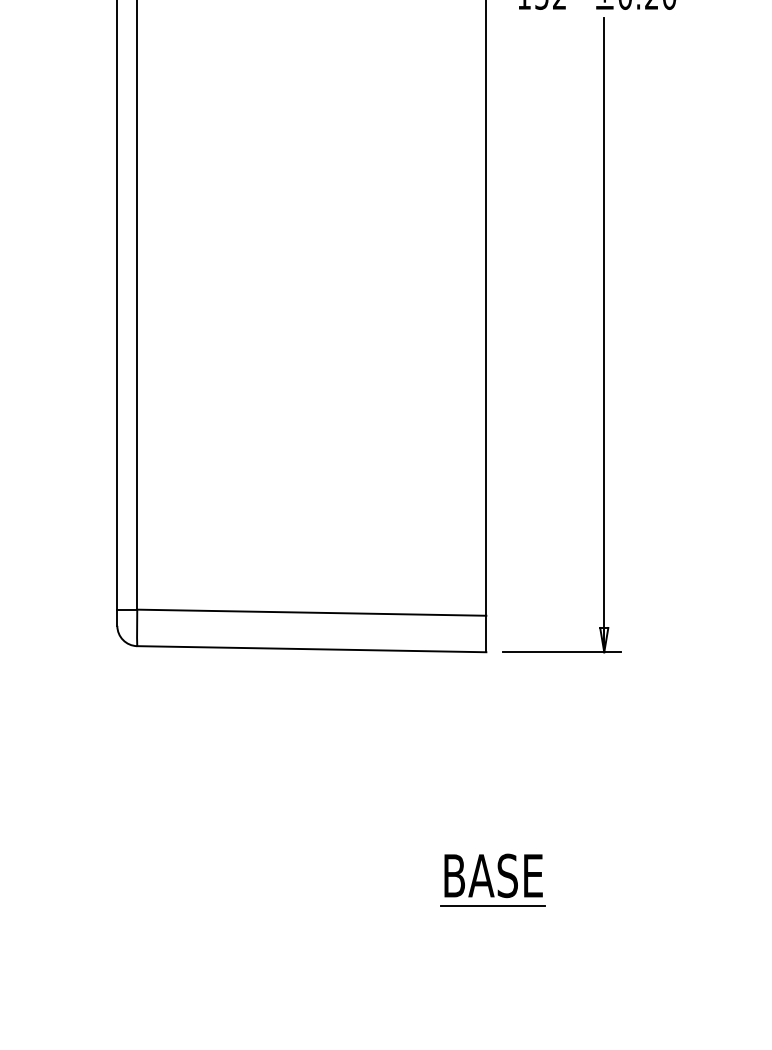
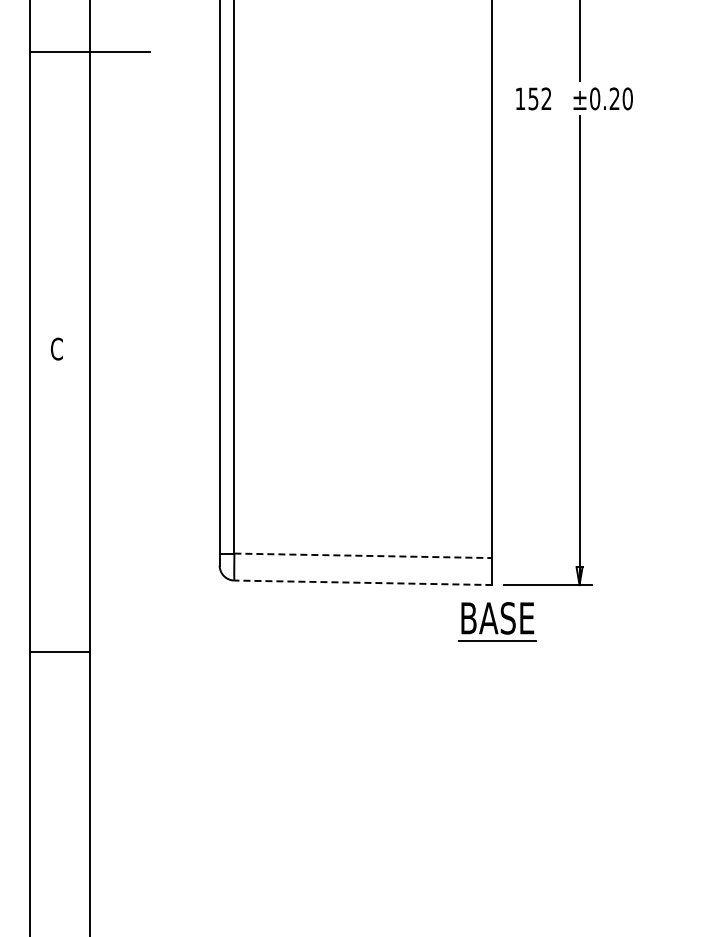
line: (311, 612) -> (363, 555), solid -> dashed
line: (310, 648) -> (362, 582), solid -> dashed
part: (493, 880) -> (497, 621), moved

